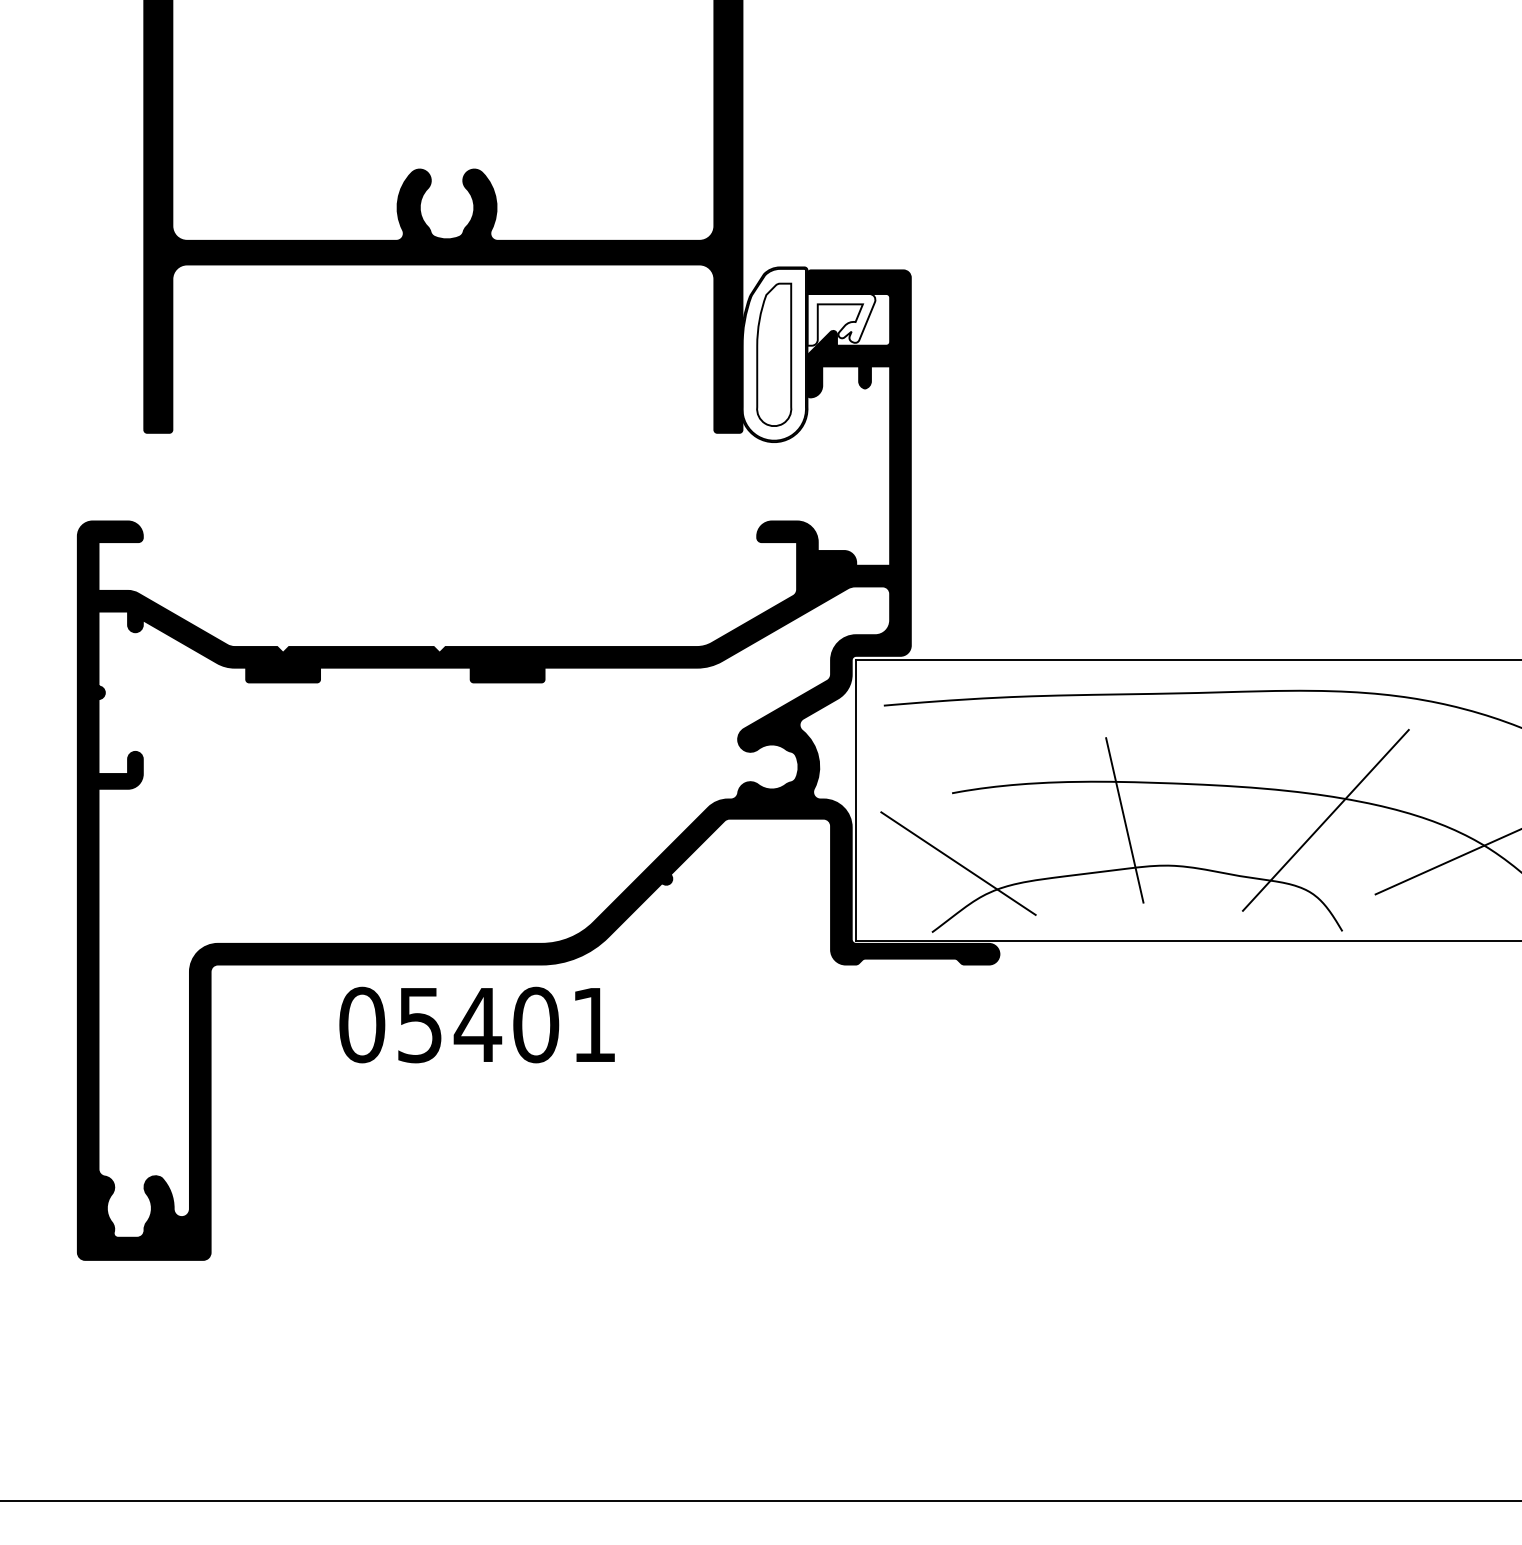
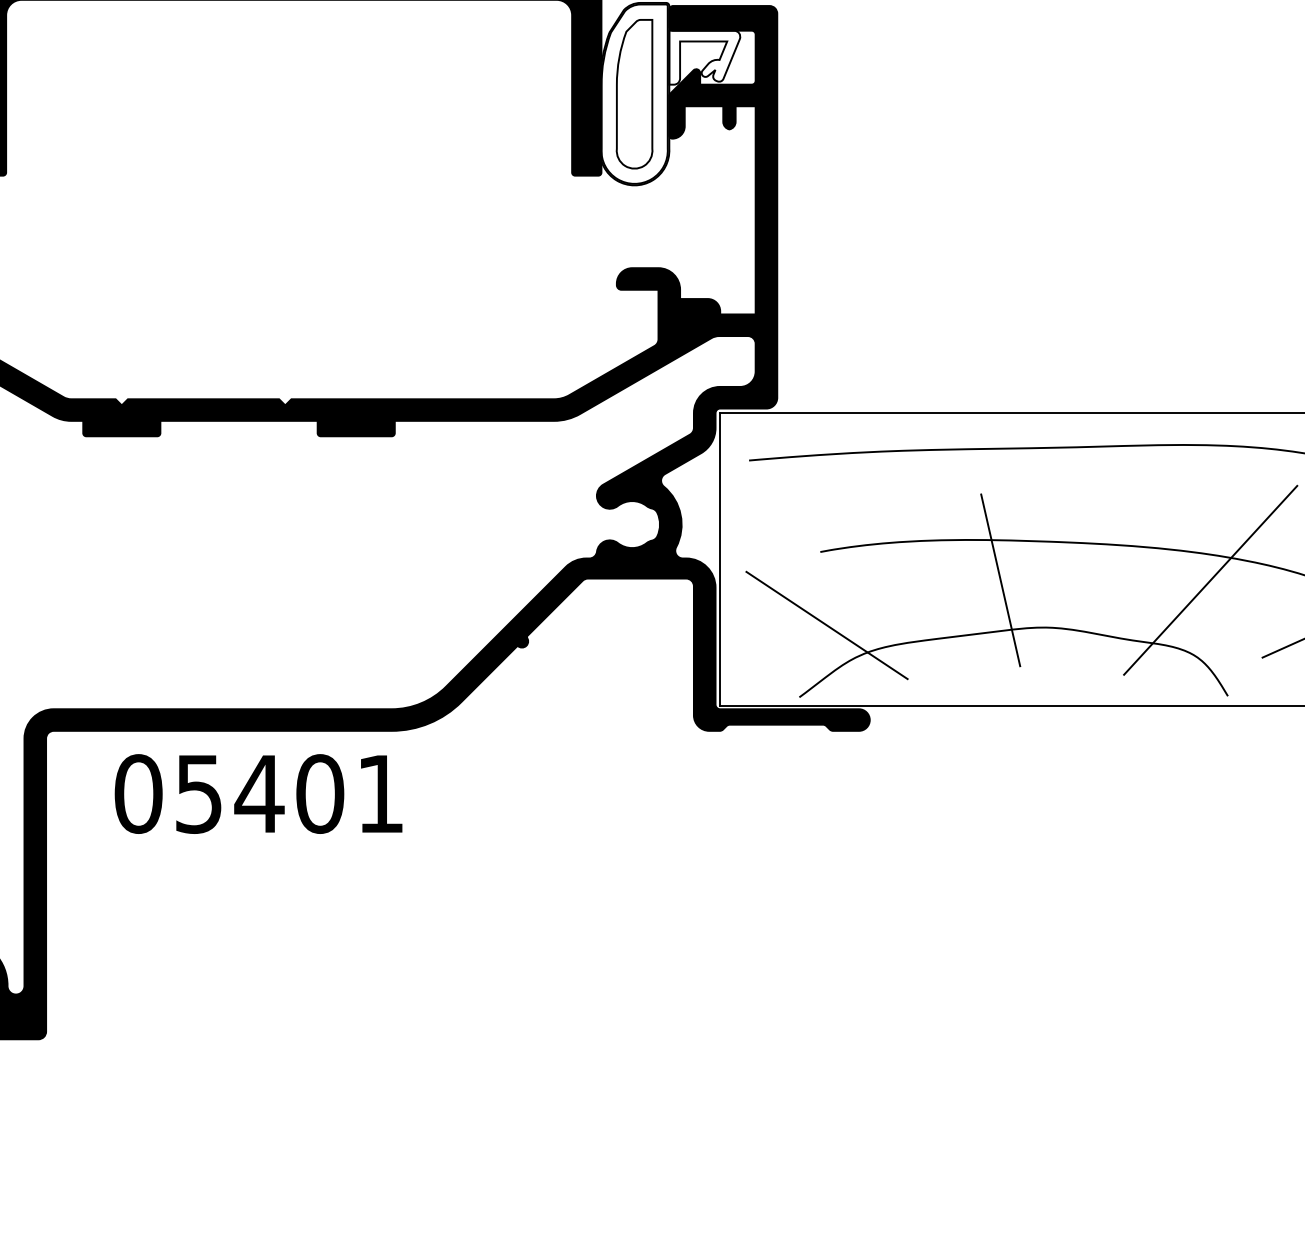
text: (476, 1024) -> (257, 793), moved

